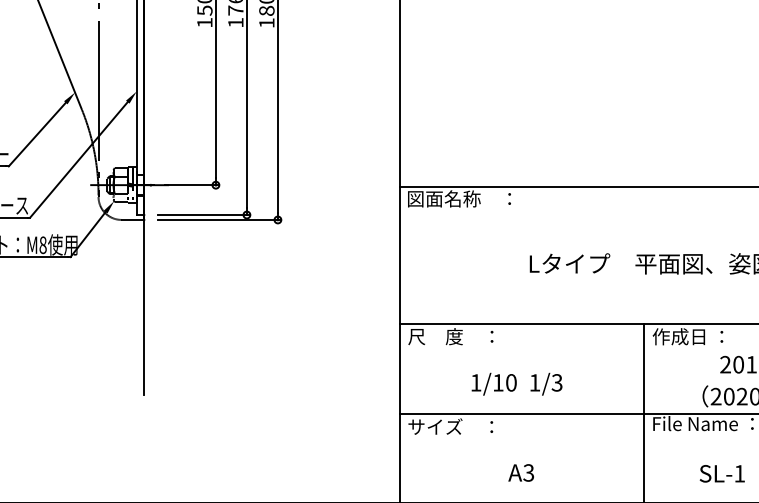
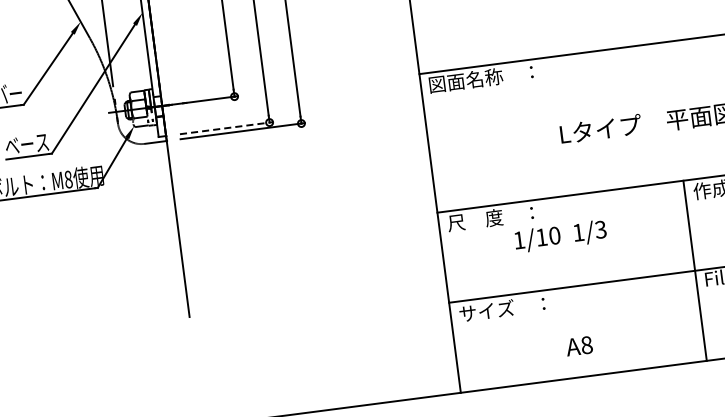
line: (204, 215) -> (227, 128), solid -> dashed
text: (516, 383) -> (560, 235), moved
text: (528, 472) -> (586, 344), A3 -> A8

